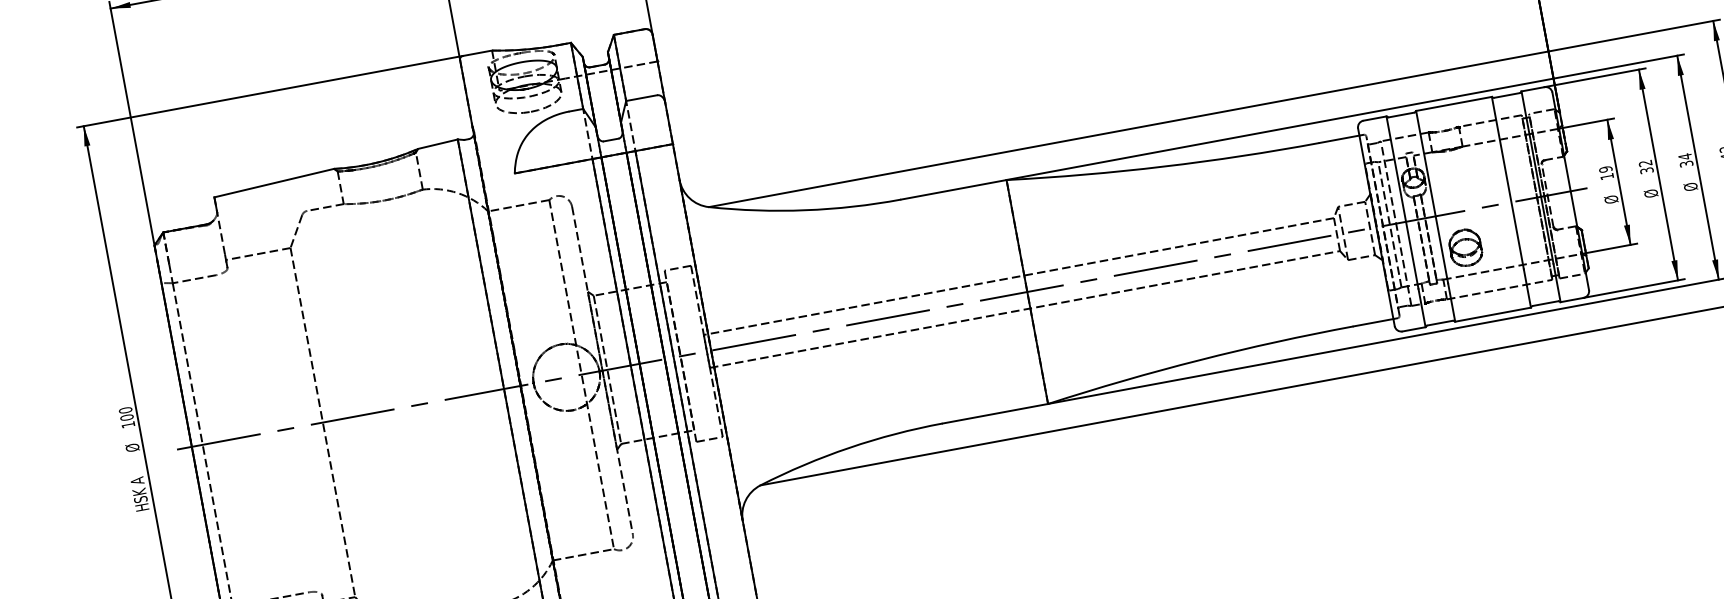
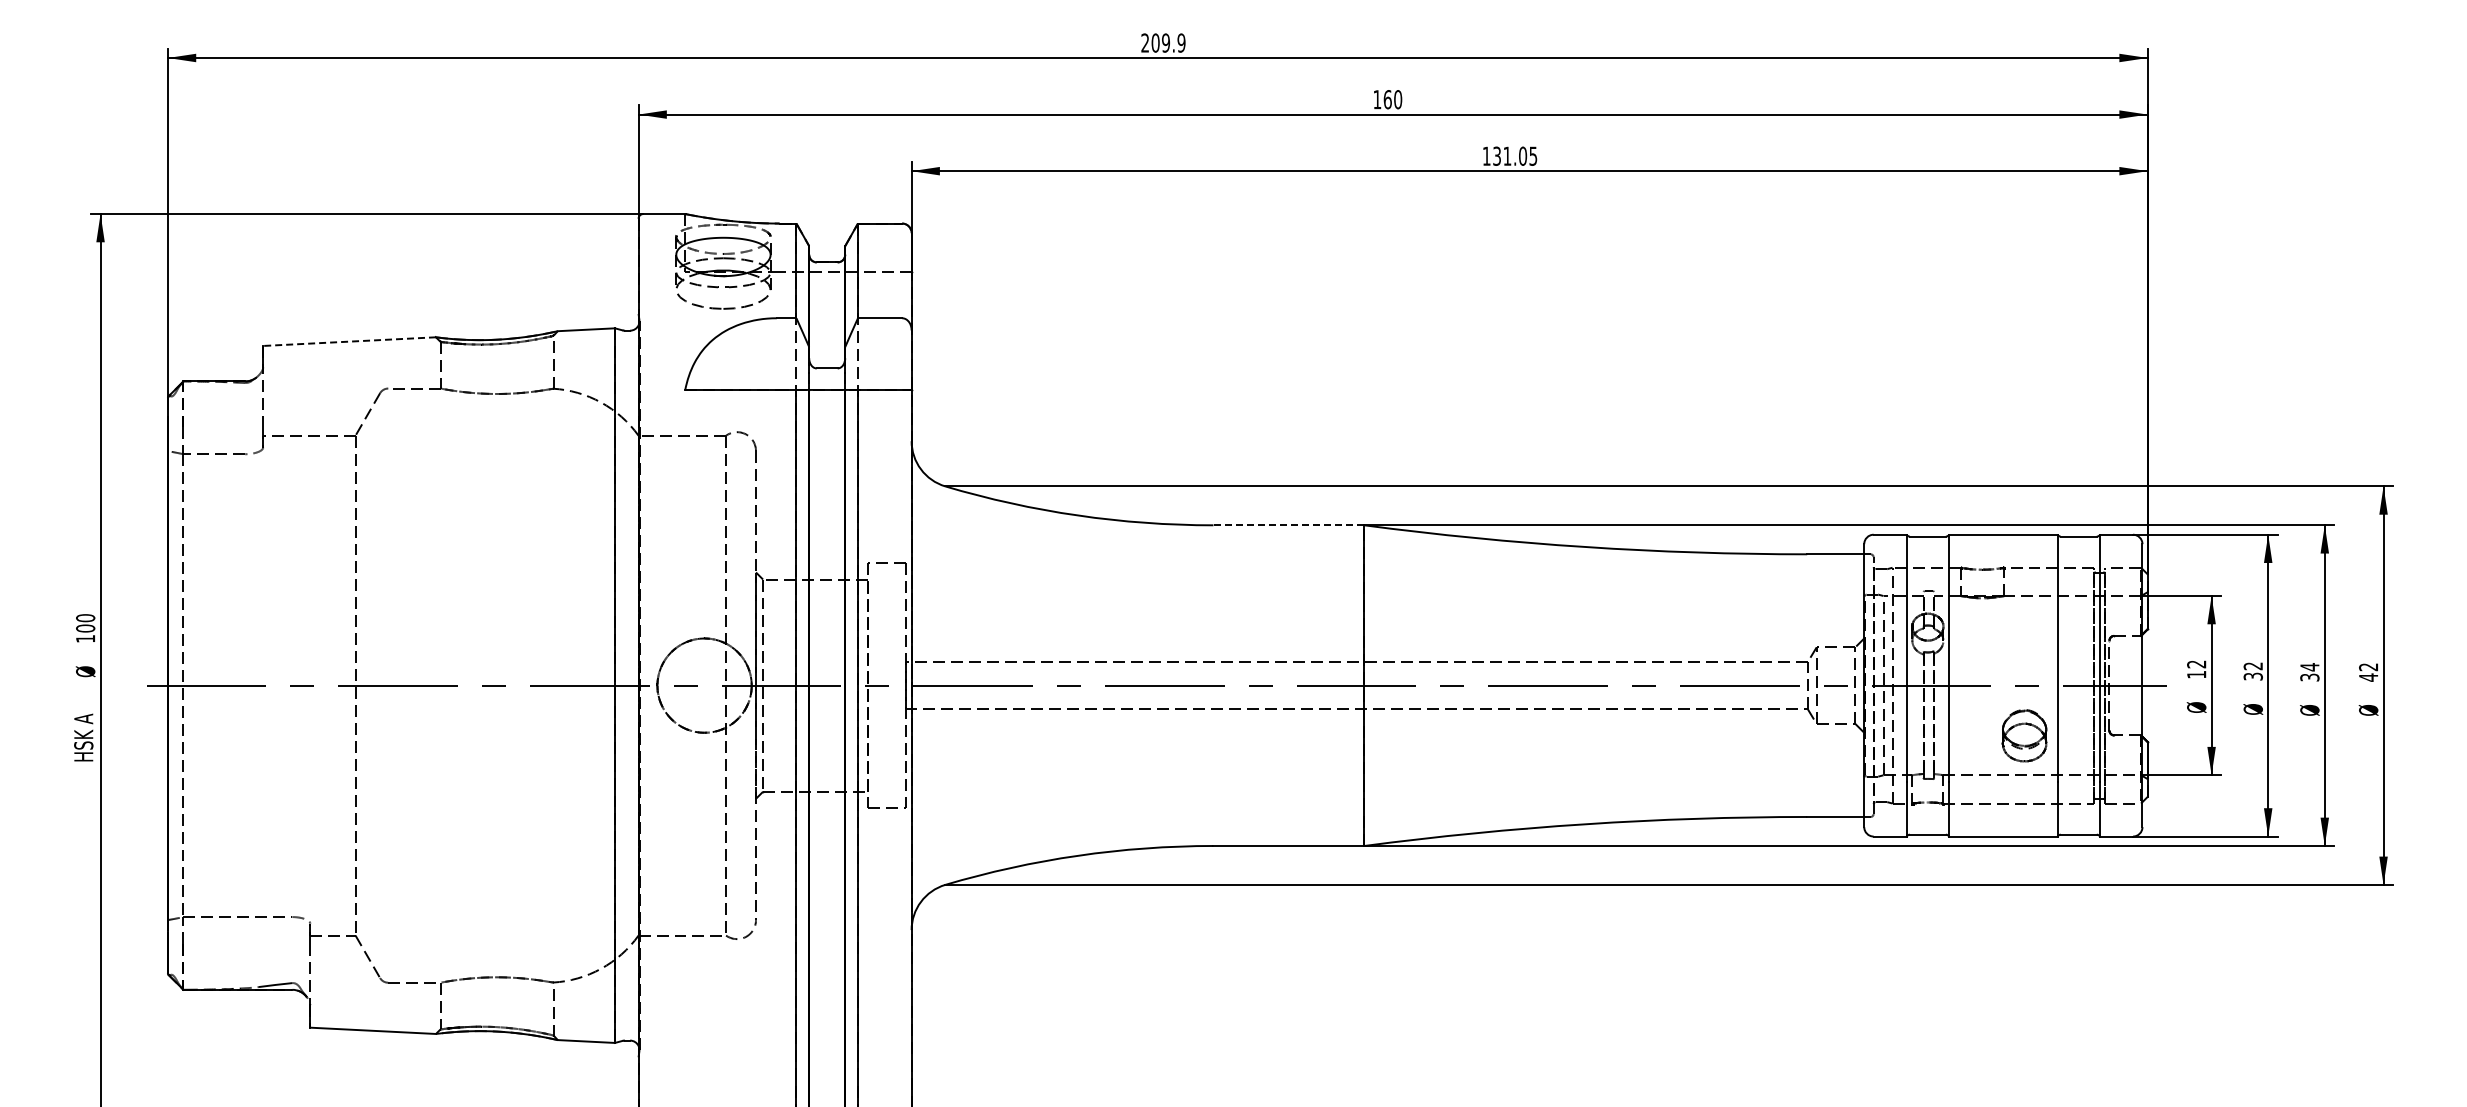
text: (1605, 169) -> (2196, 664), 19 -> 12
line: (274, 183) -> (349, 341), solid -> dashed
line: (953, 190) -> (1288, 525), solid -> dashed
part: (1465, 247) -> (2024, 735), moved

